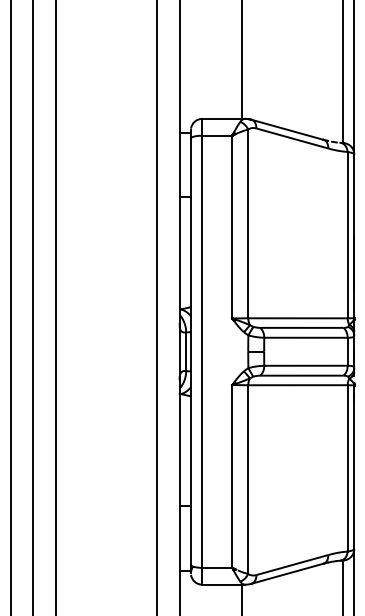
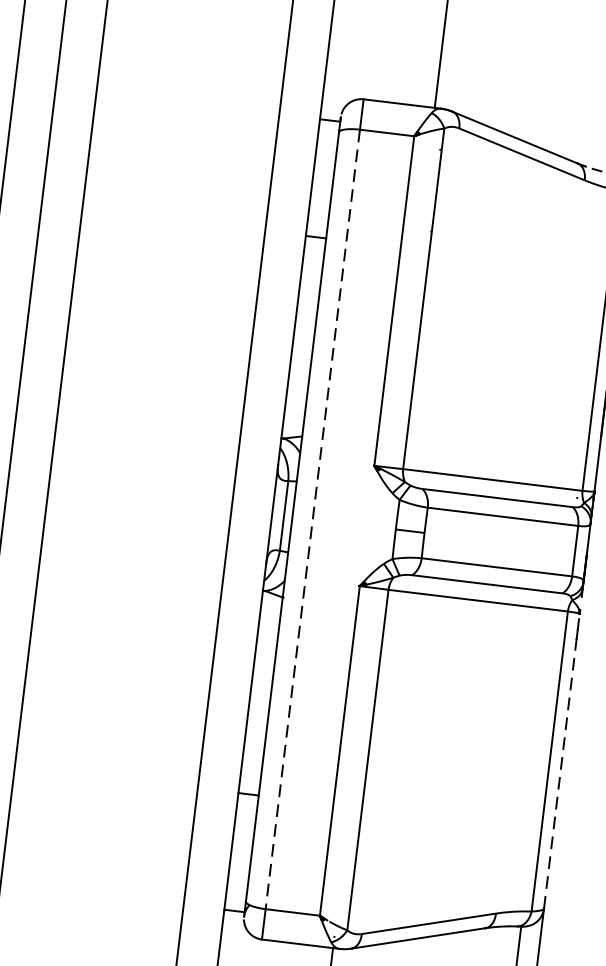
line: (202, 352) -> (313, 520), solid -> dashed
line: (354, 467) -> (562, 761), solid -> dashed

